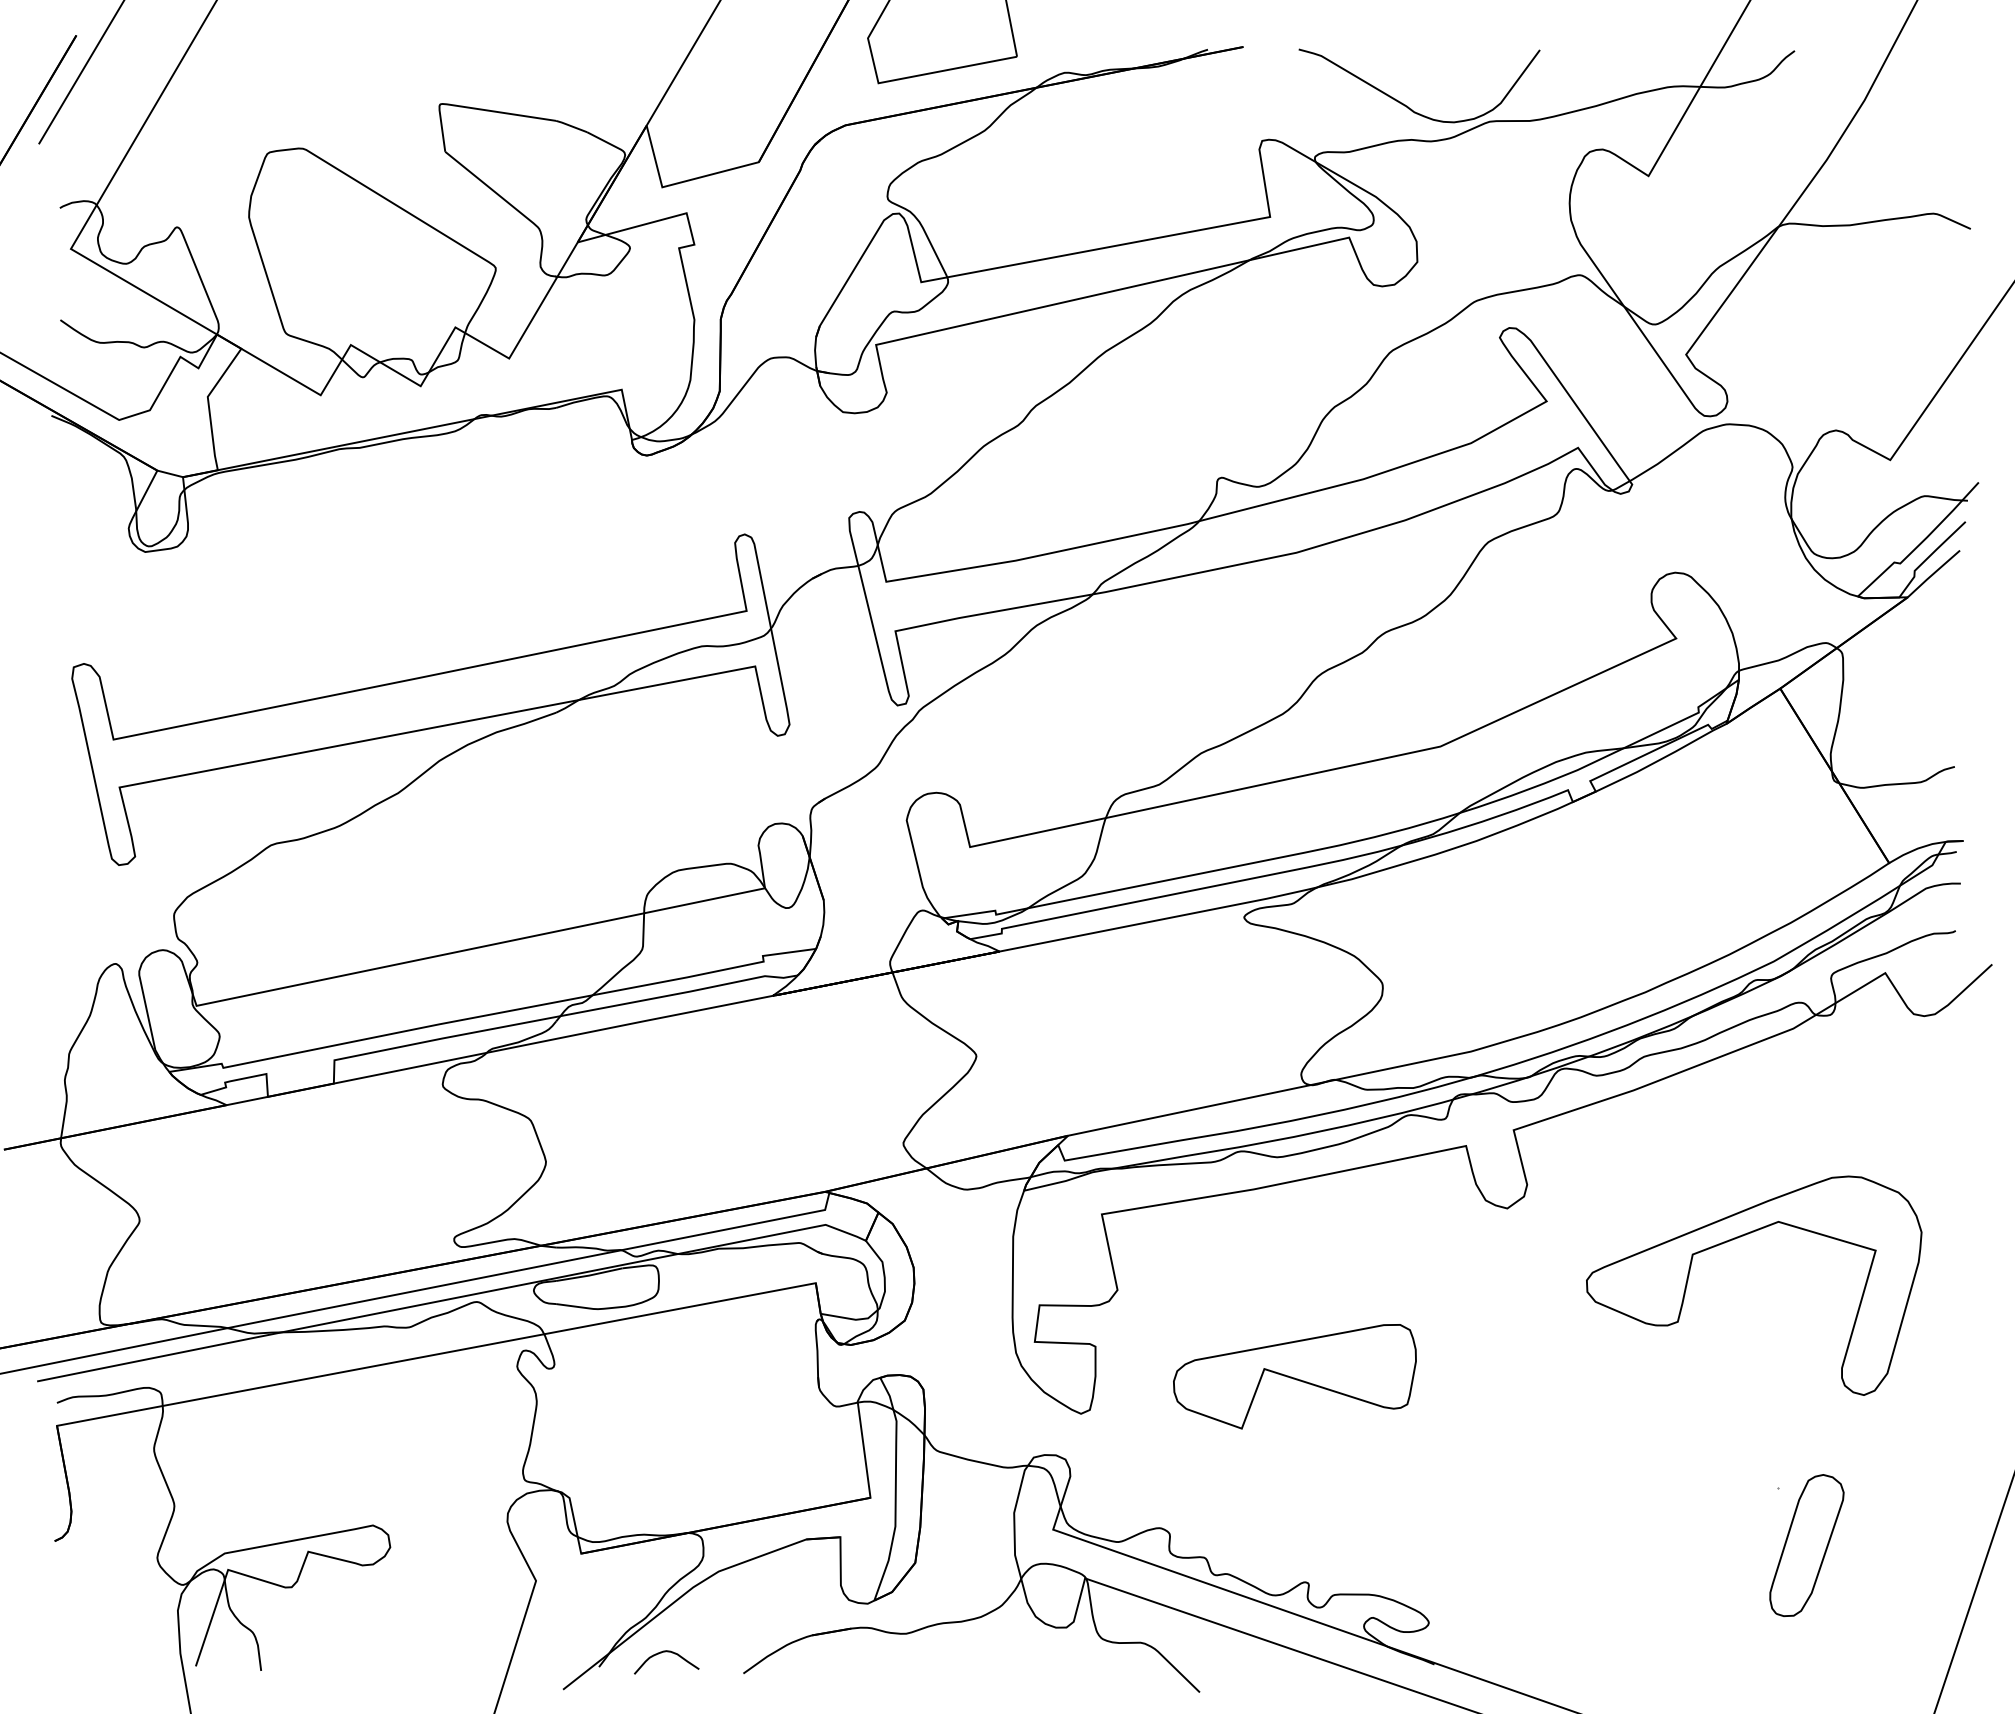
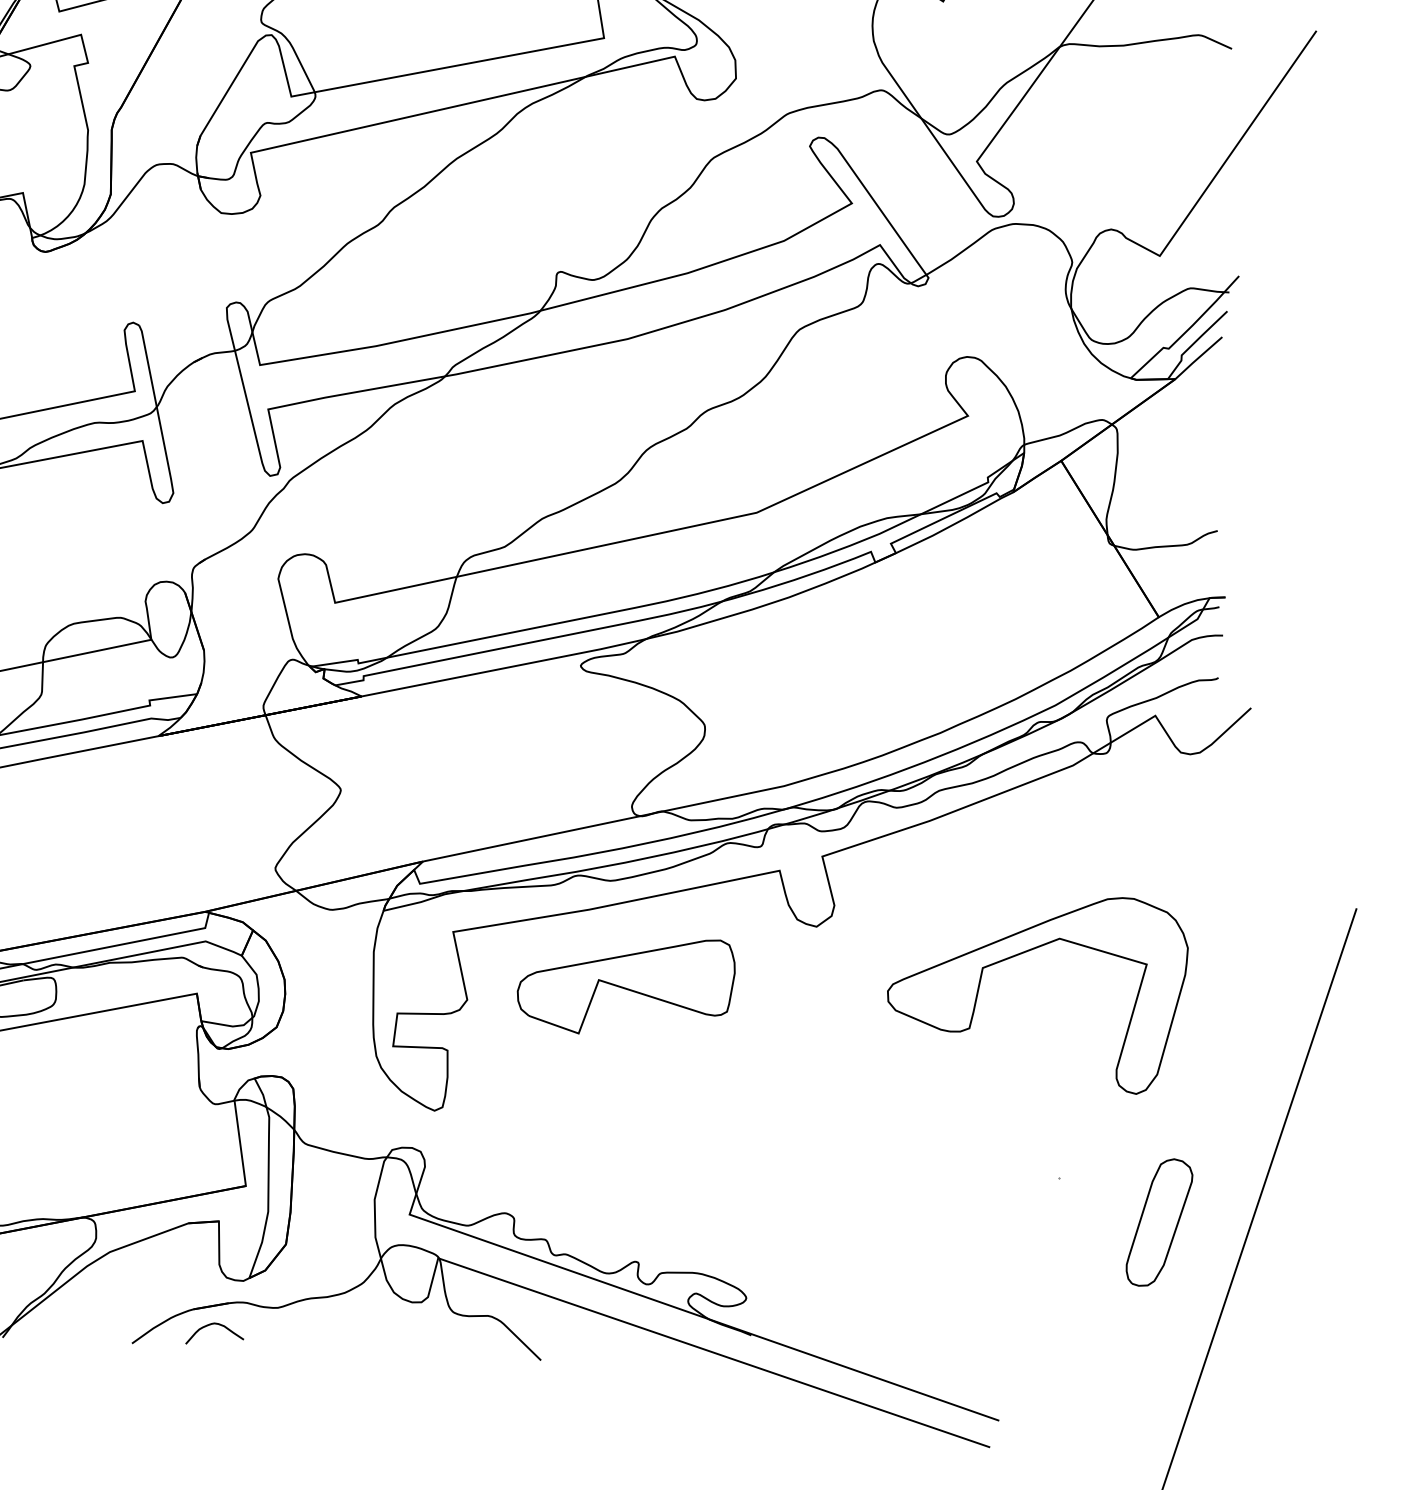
part: (1294, 1376) -> (625, 986), moved
part: (1806, 1545) -> (1159, 1222), moved
curve: (666, 1652) -> (214, 1324), moved

